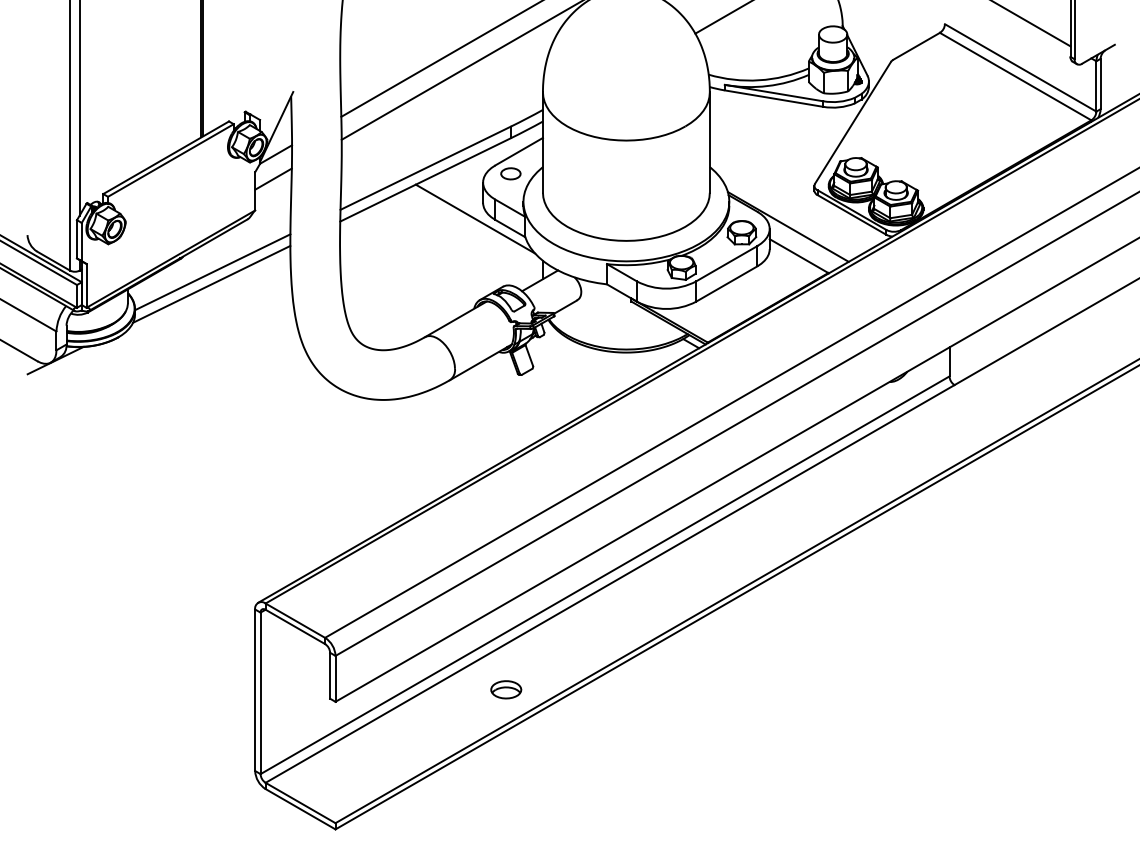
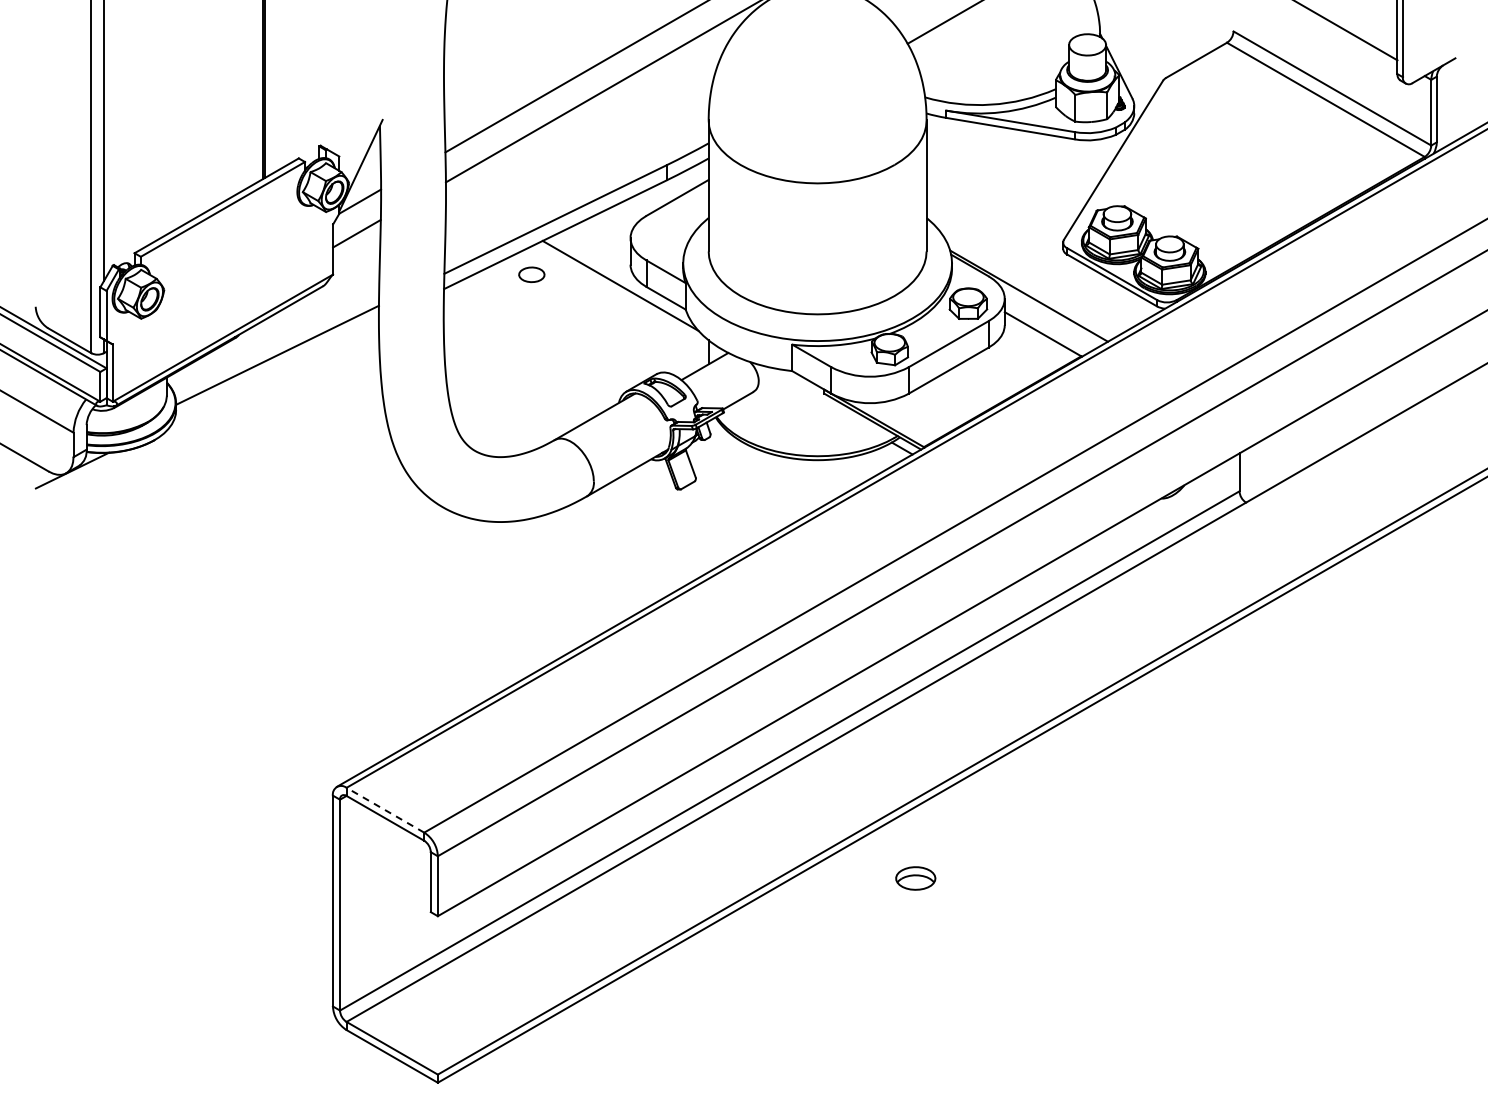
part: (510, 173) -> (531, 274), moved
line: (211, 283) -> (275, 370), removed
line: (295, 620) -> (385, 810), solid -> dashed
part: (506, 689) -> (915, 878), moved

